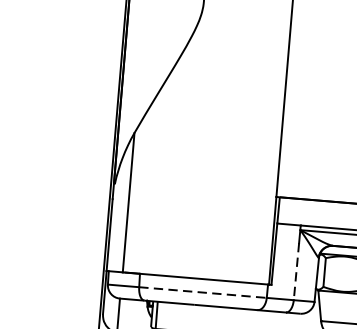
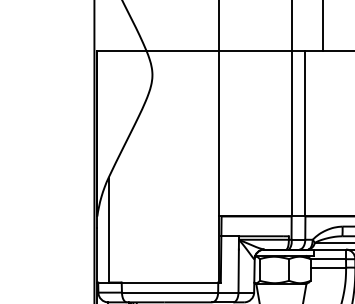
line: (296, 272) -> (238, 271), dashed -> solid
line: (203, 292) -> (170, 292), dashed -> solid

